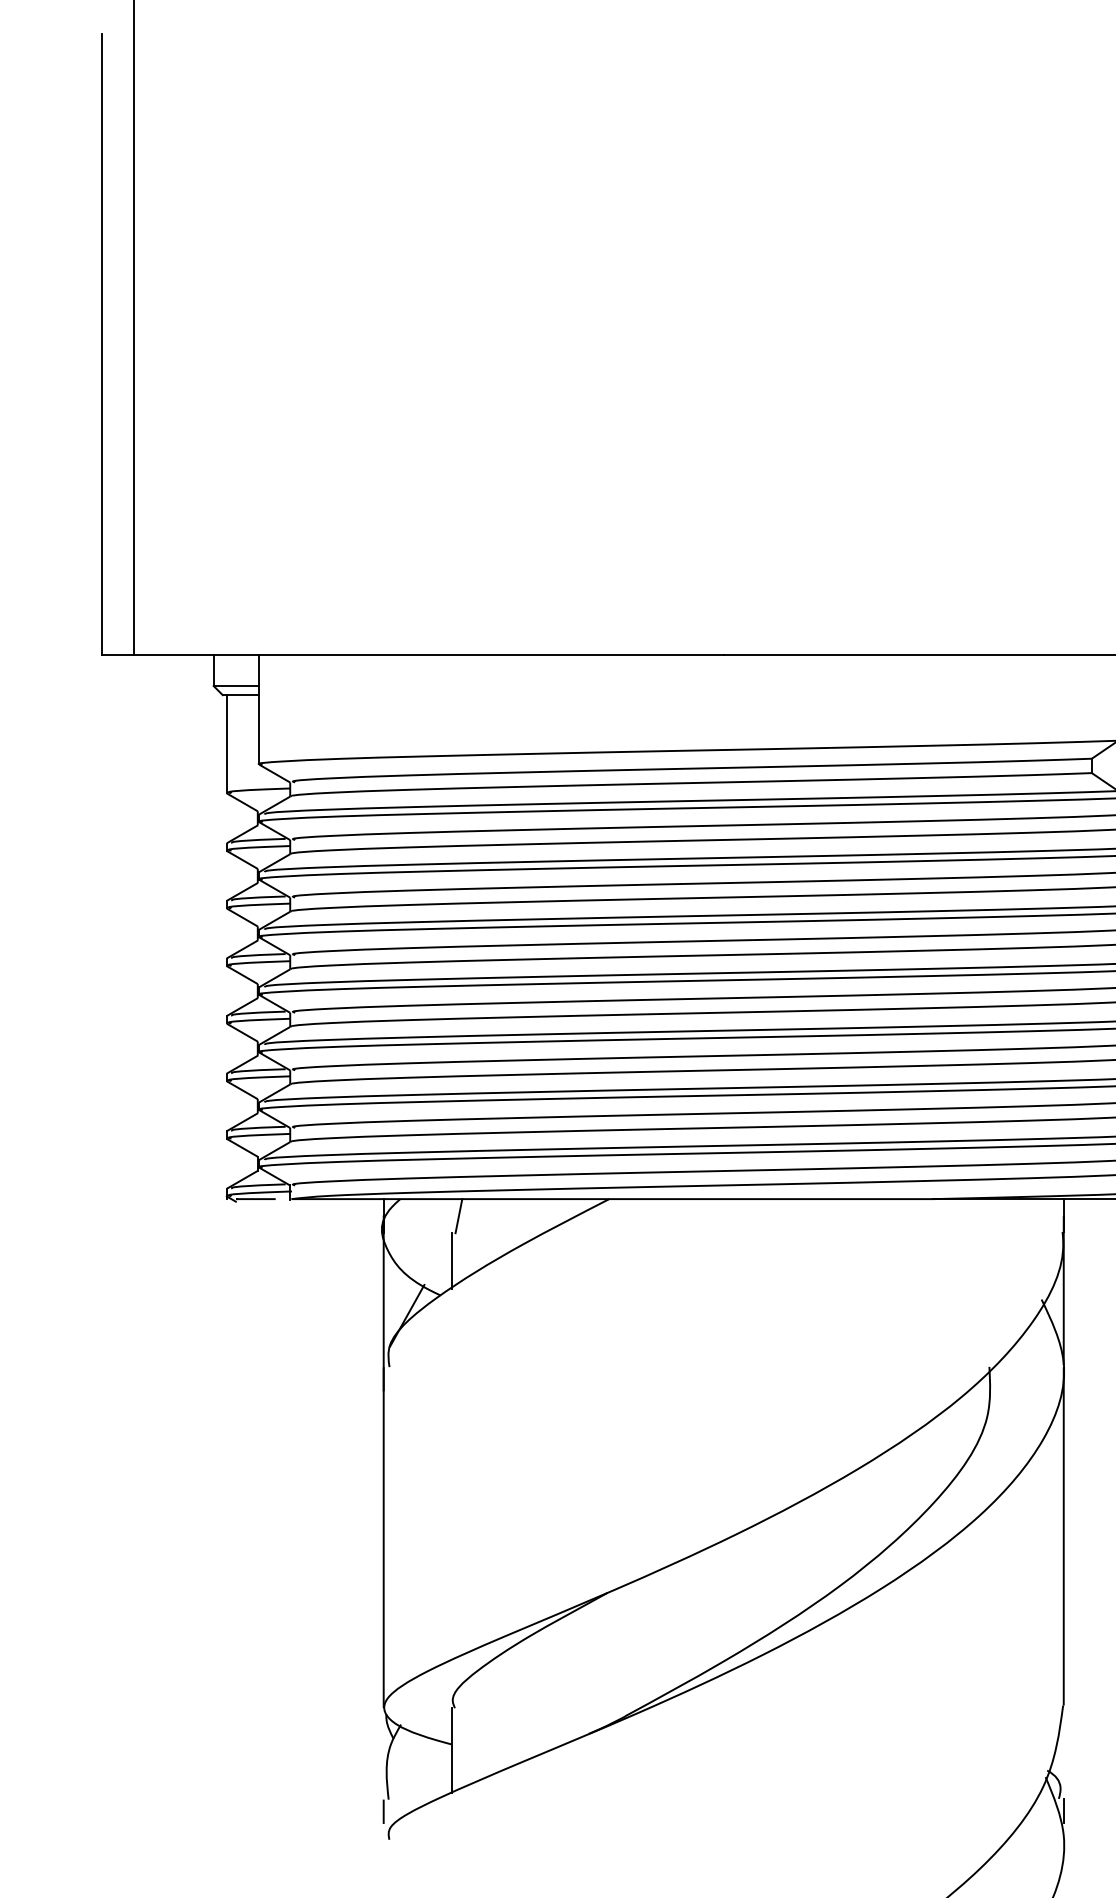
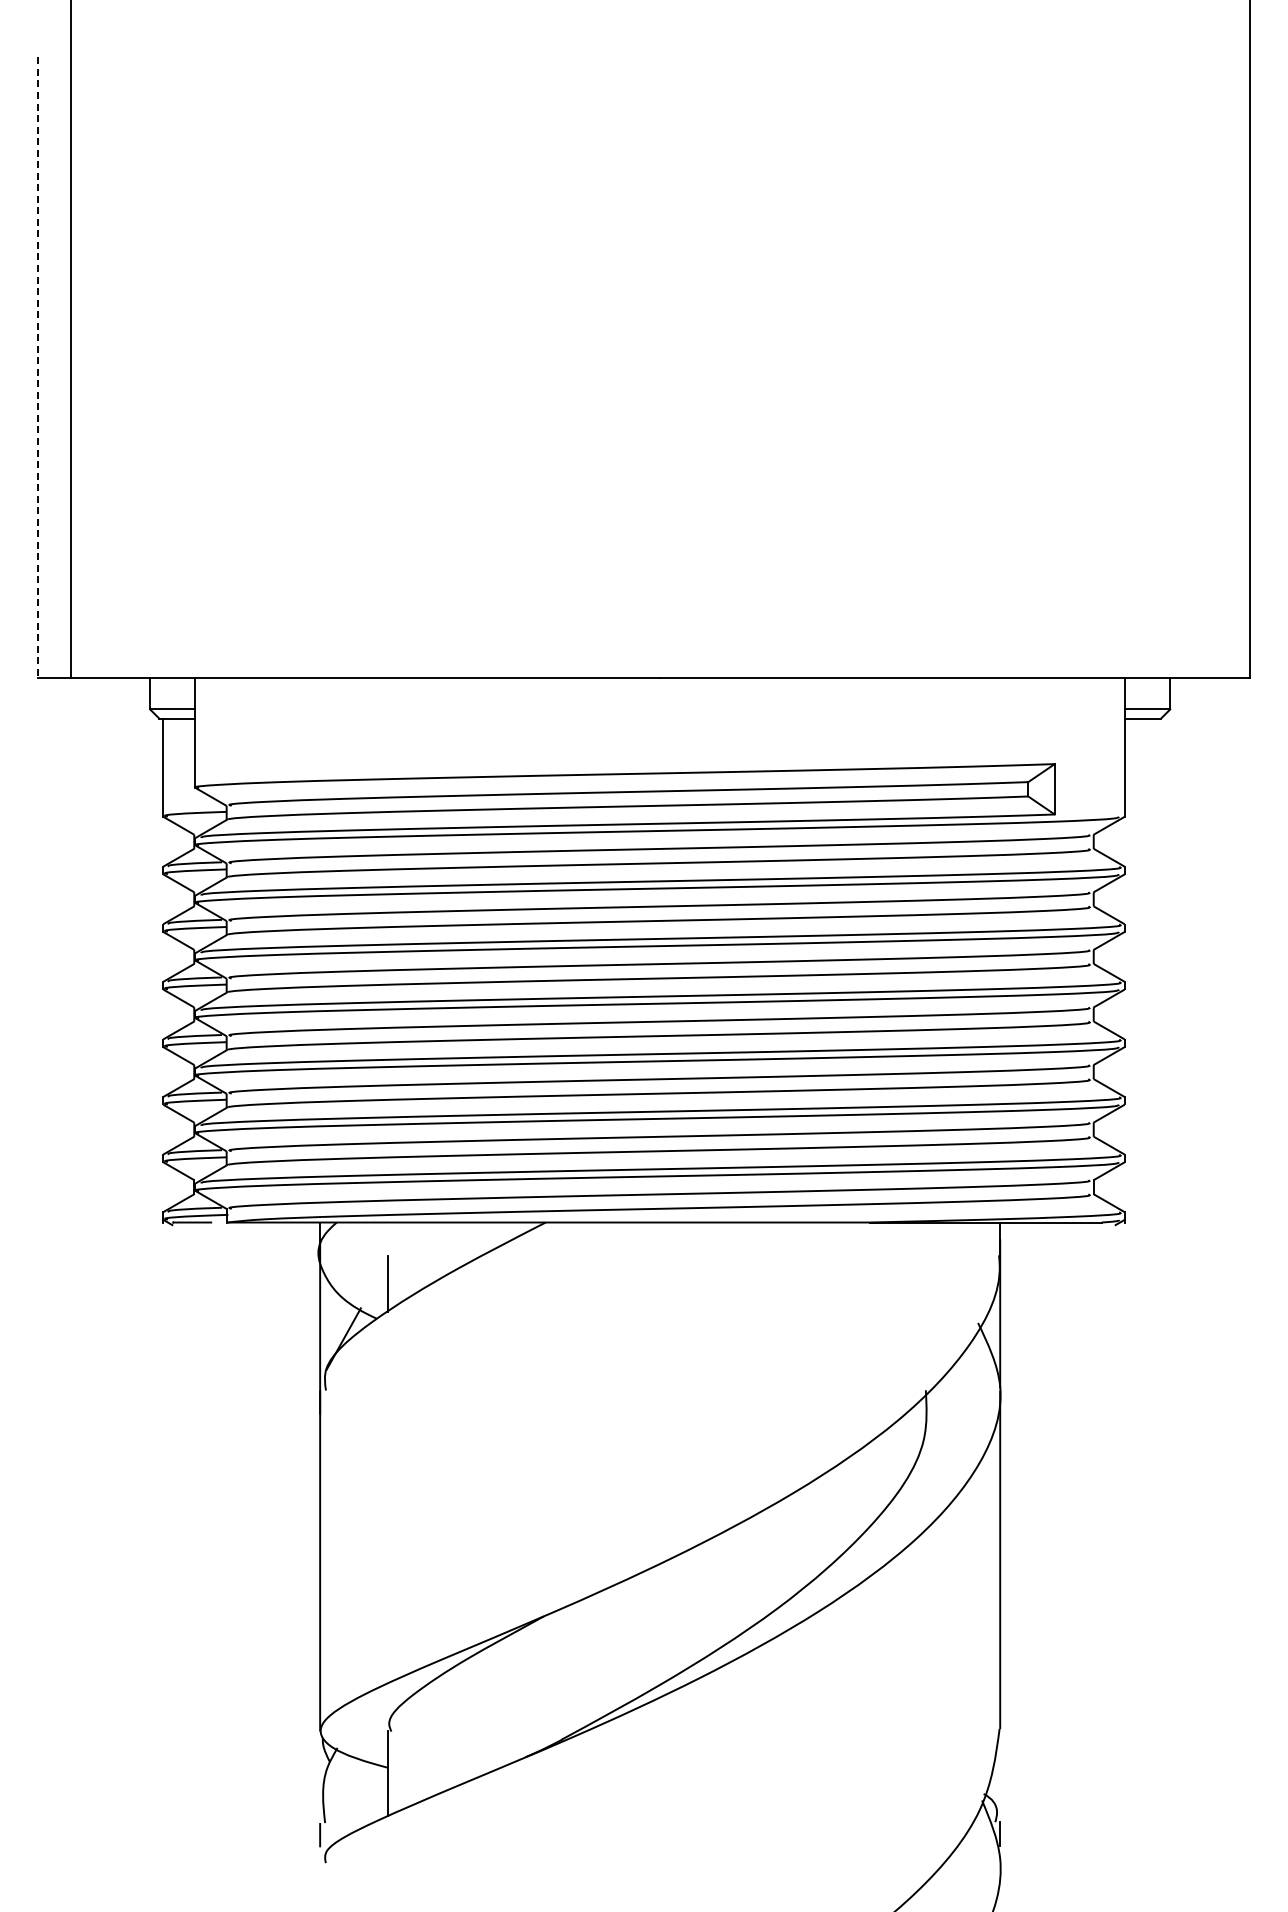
line: (102, 344) -> (38, 367), solid -> dashed
line: (459, 1216) -> (395, 1239), removed

